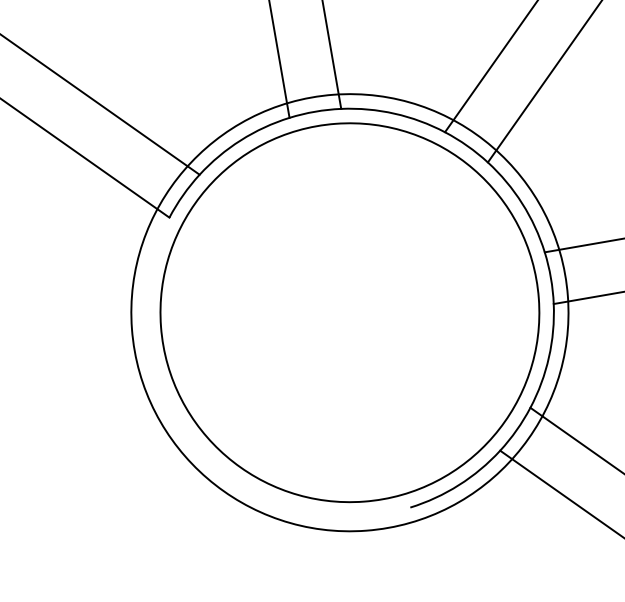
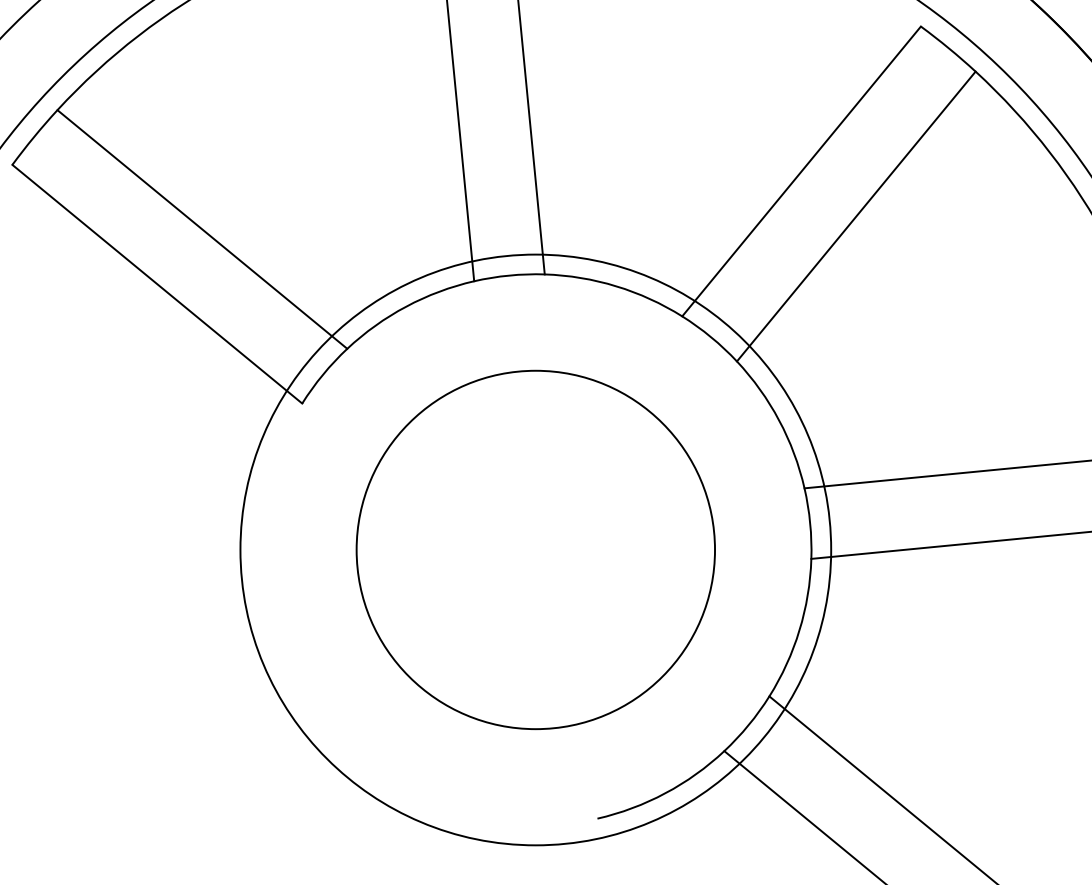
circle: (349, 312) -> (535, 549), size x0.7

